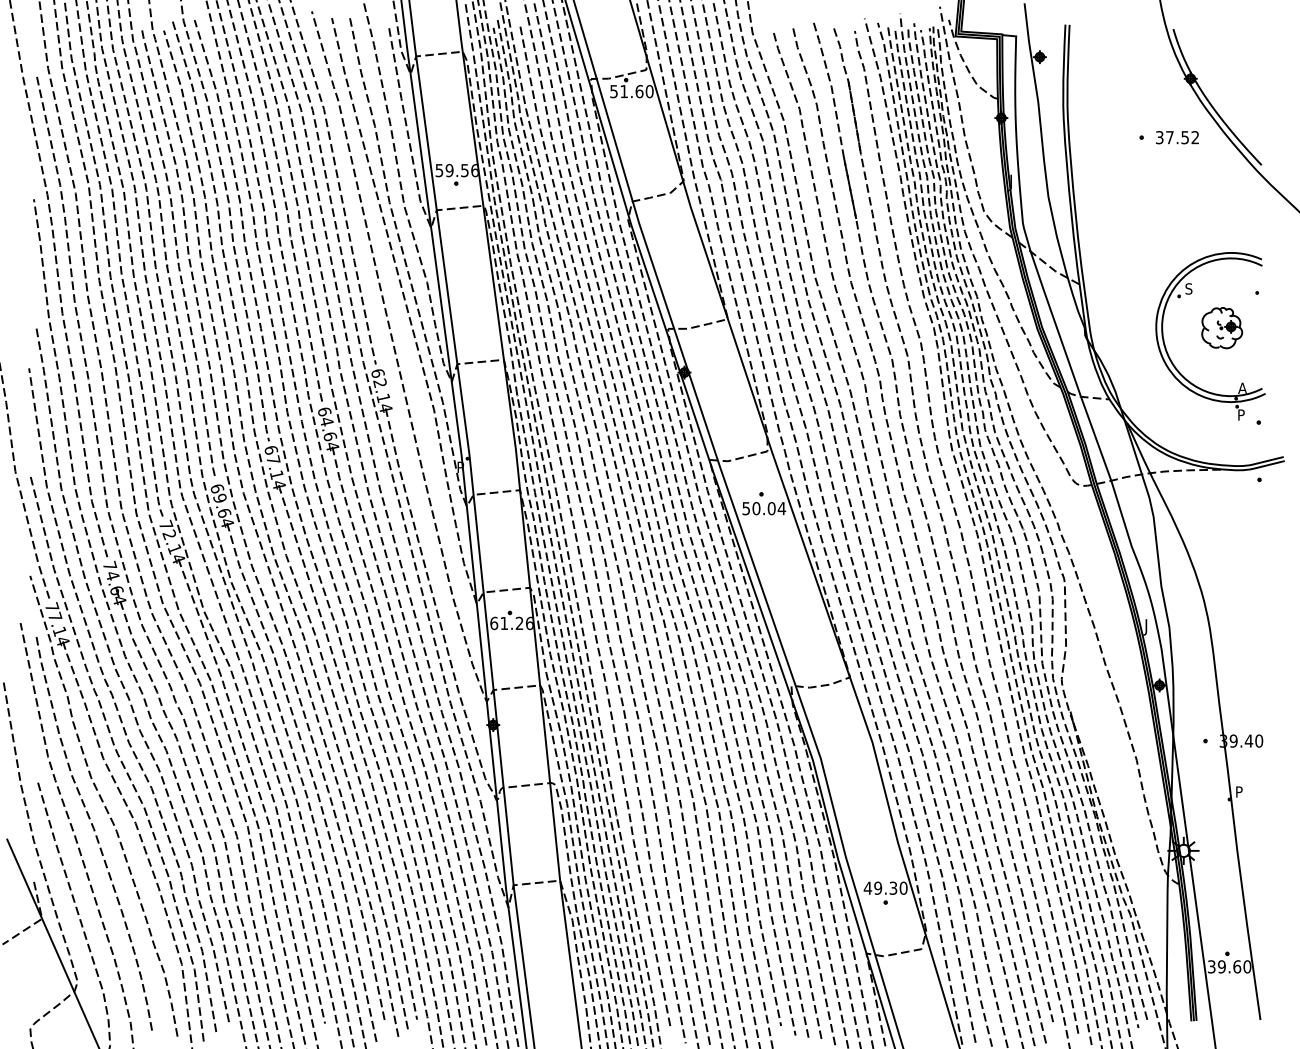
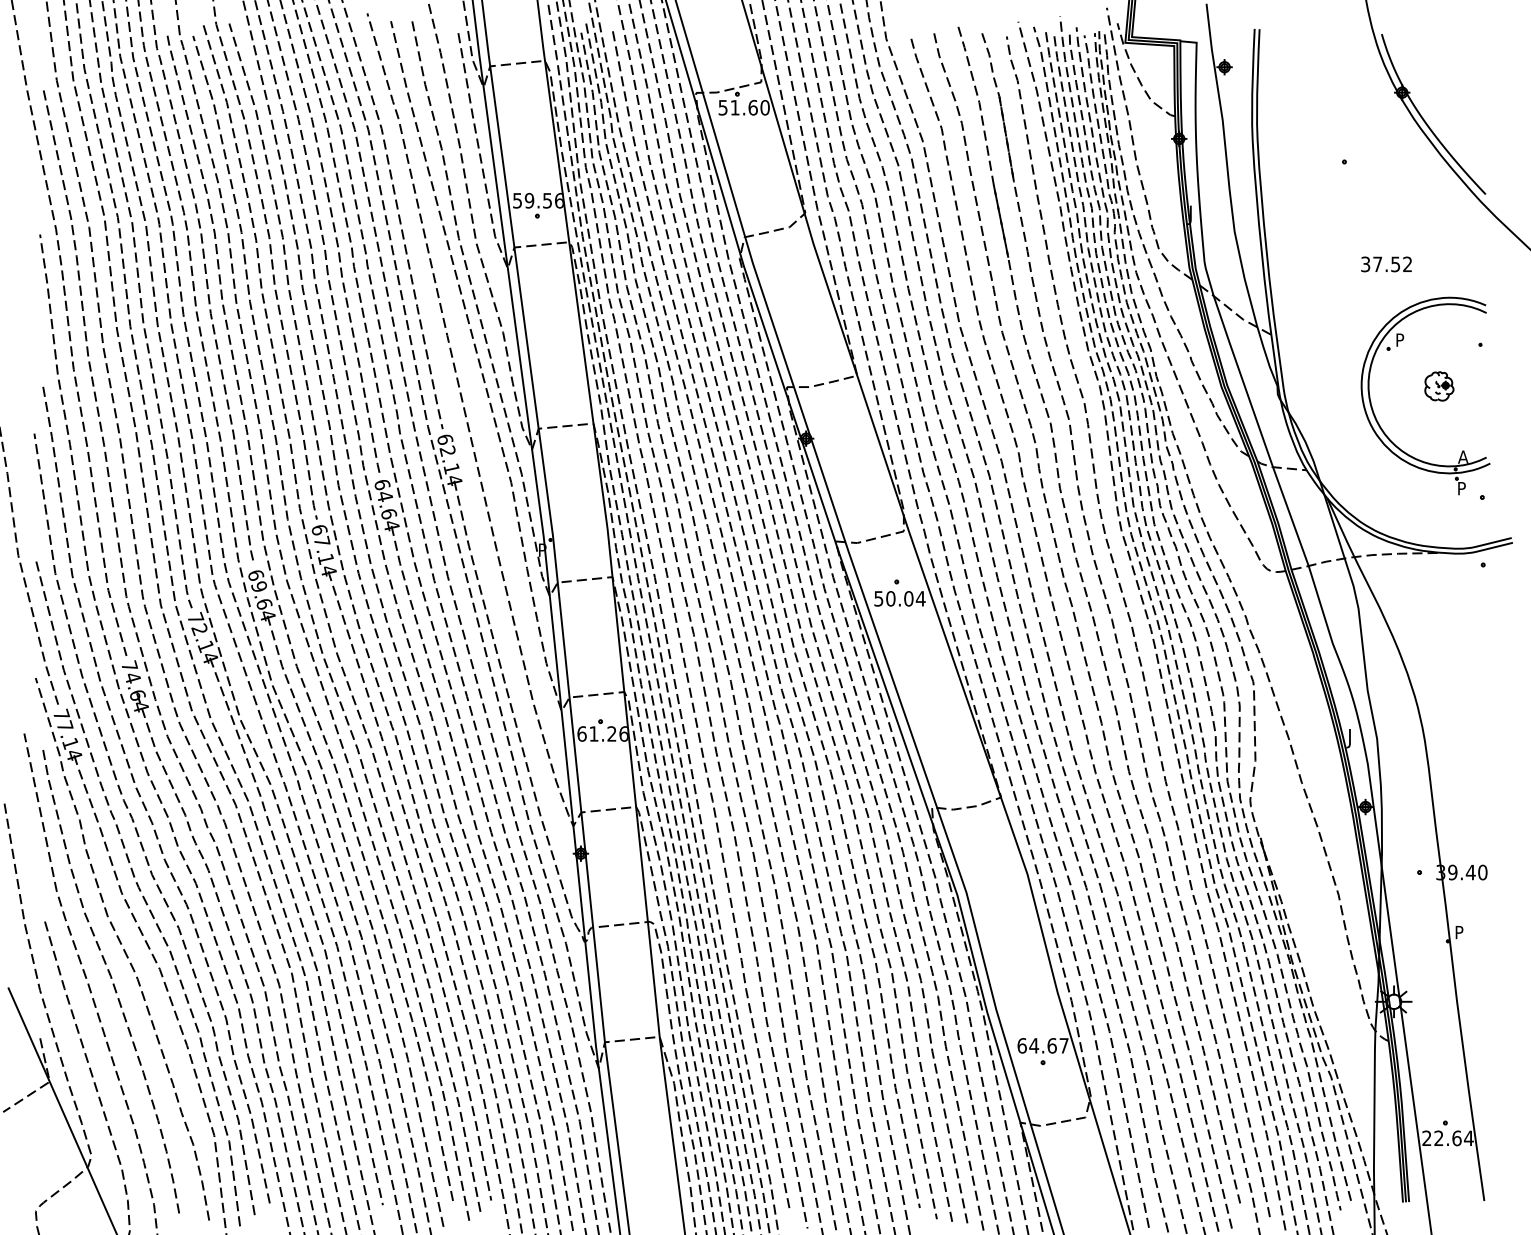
text: (1177, 137) -> (1386, 264), moved
text: (1188, 288) -> (1399, 339), S -> P
part: (1222, 328) -> (1439, 386), size x0.6
text: (885, 887) -> (1042, 1044), 49.30 -> 64.67
text: (1229, 966) -> (1447, 1137), 39.60 -> 22.64

